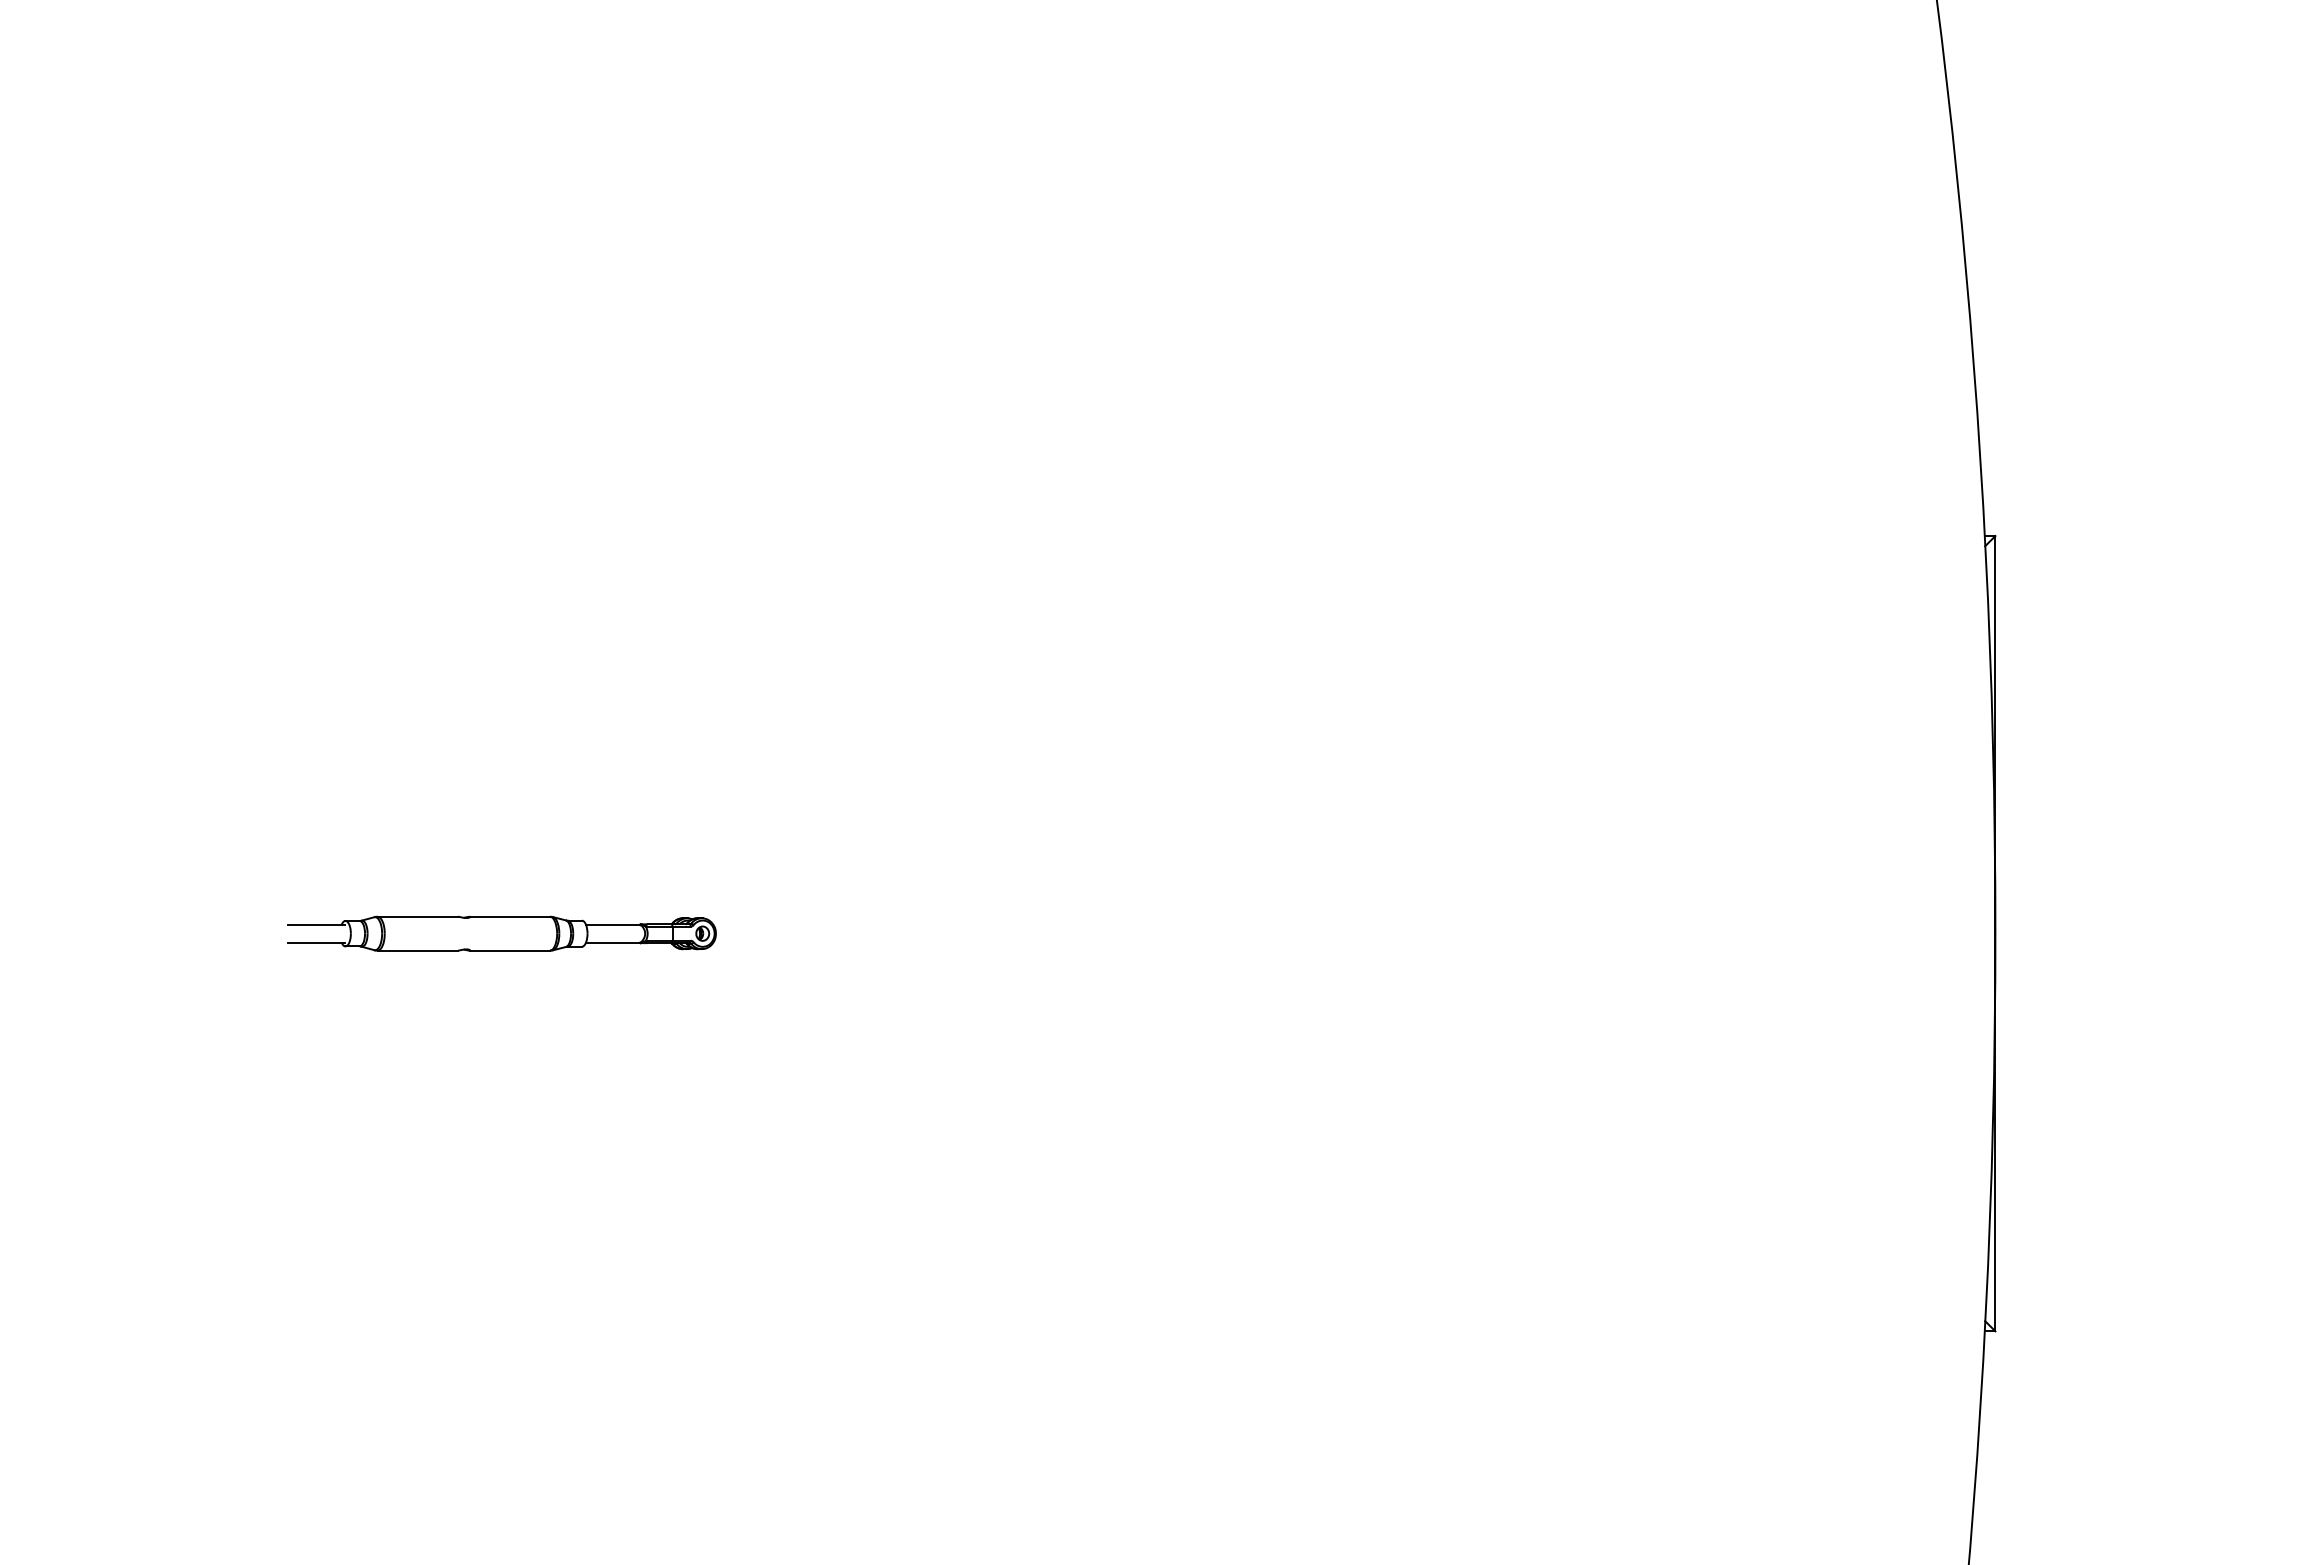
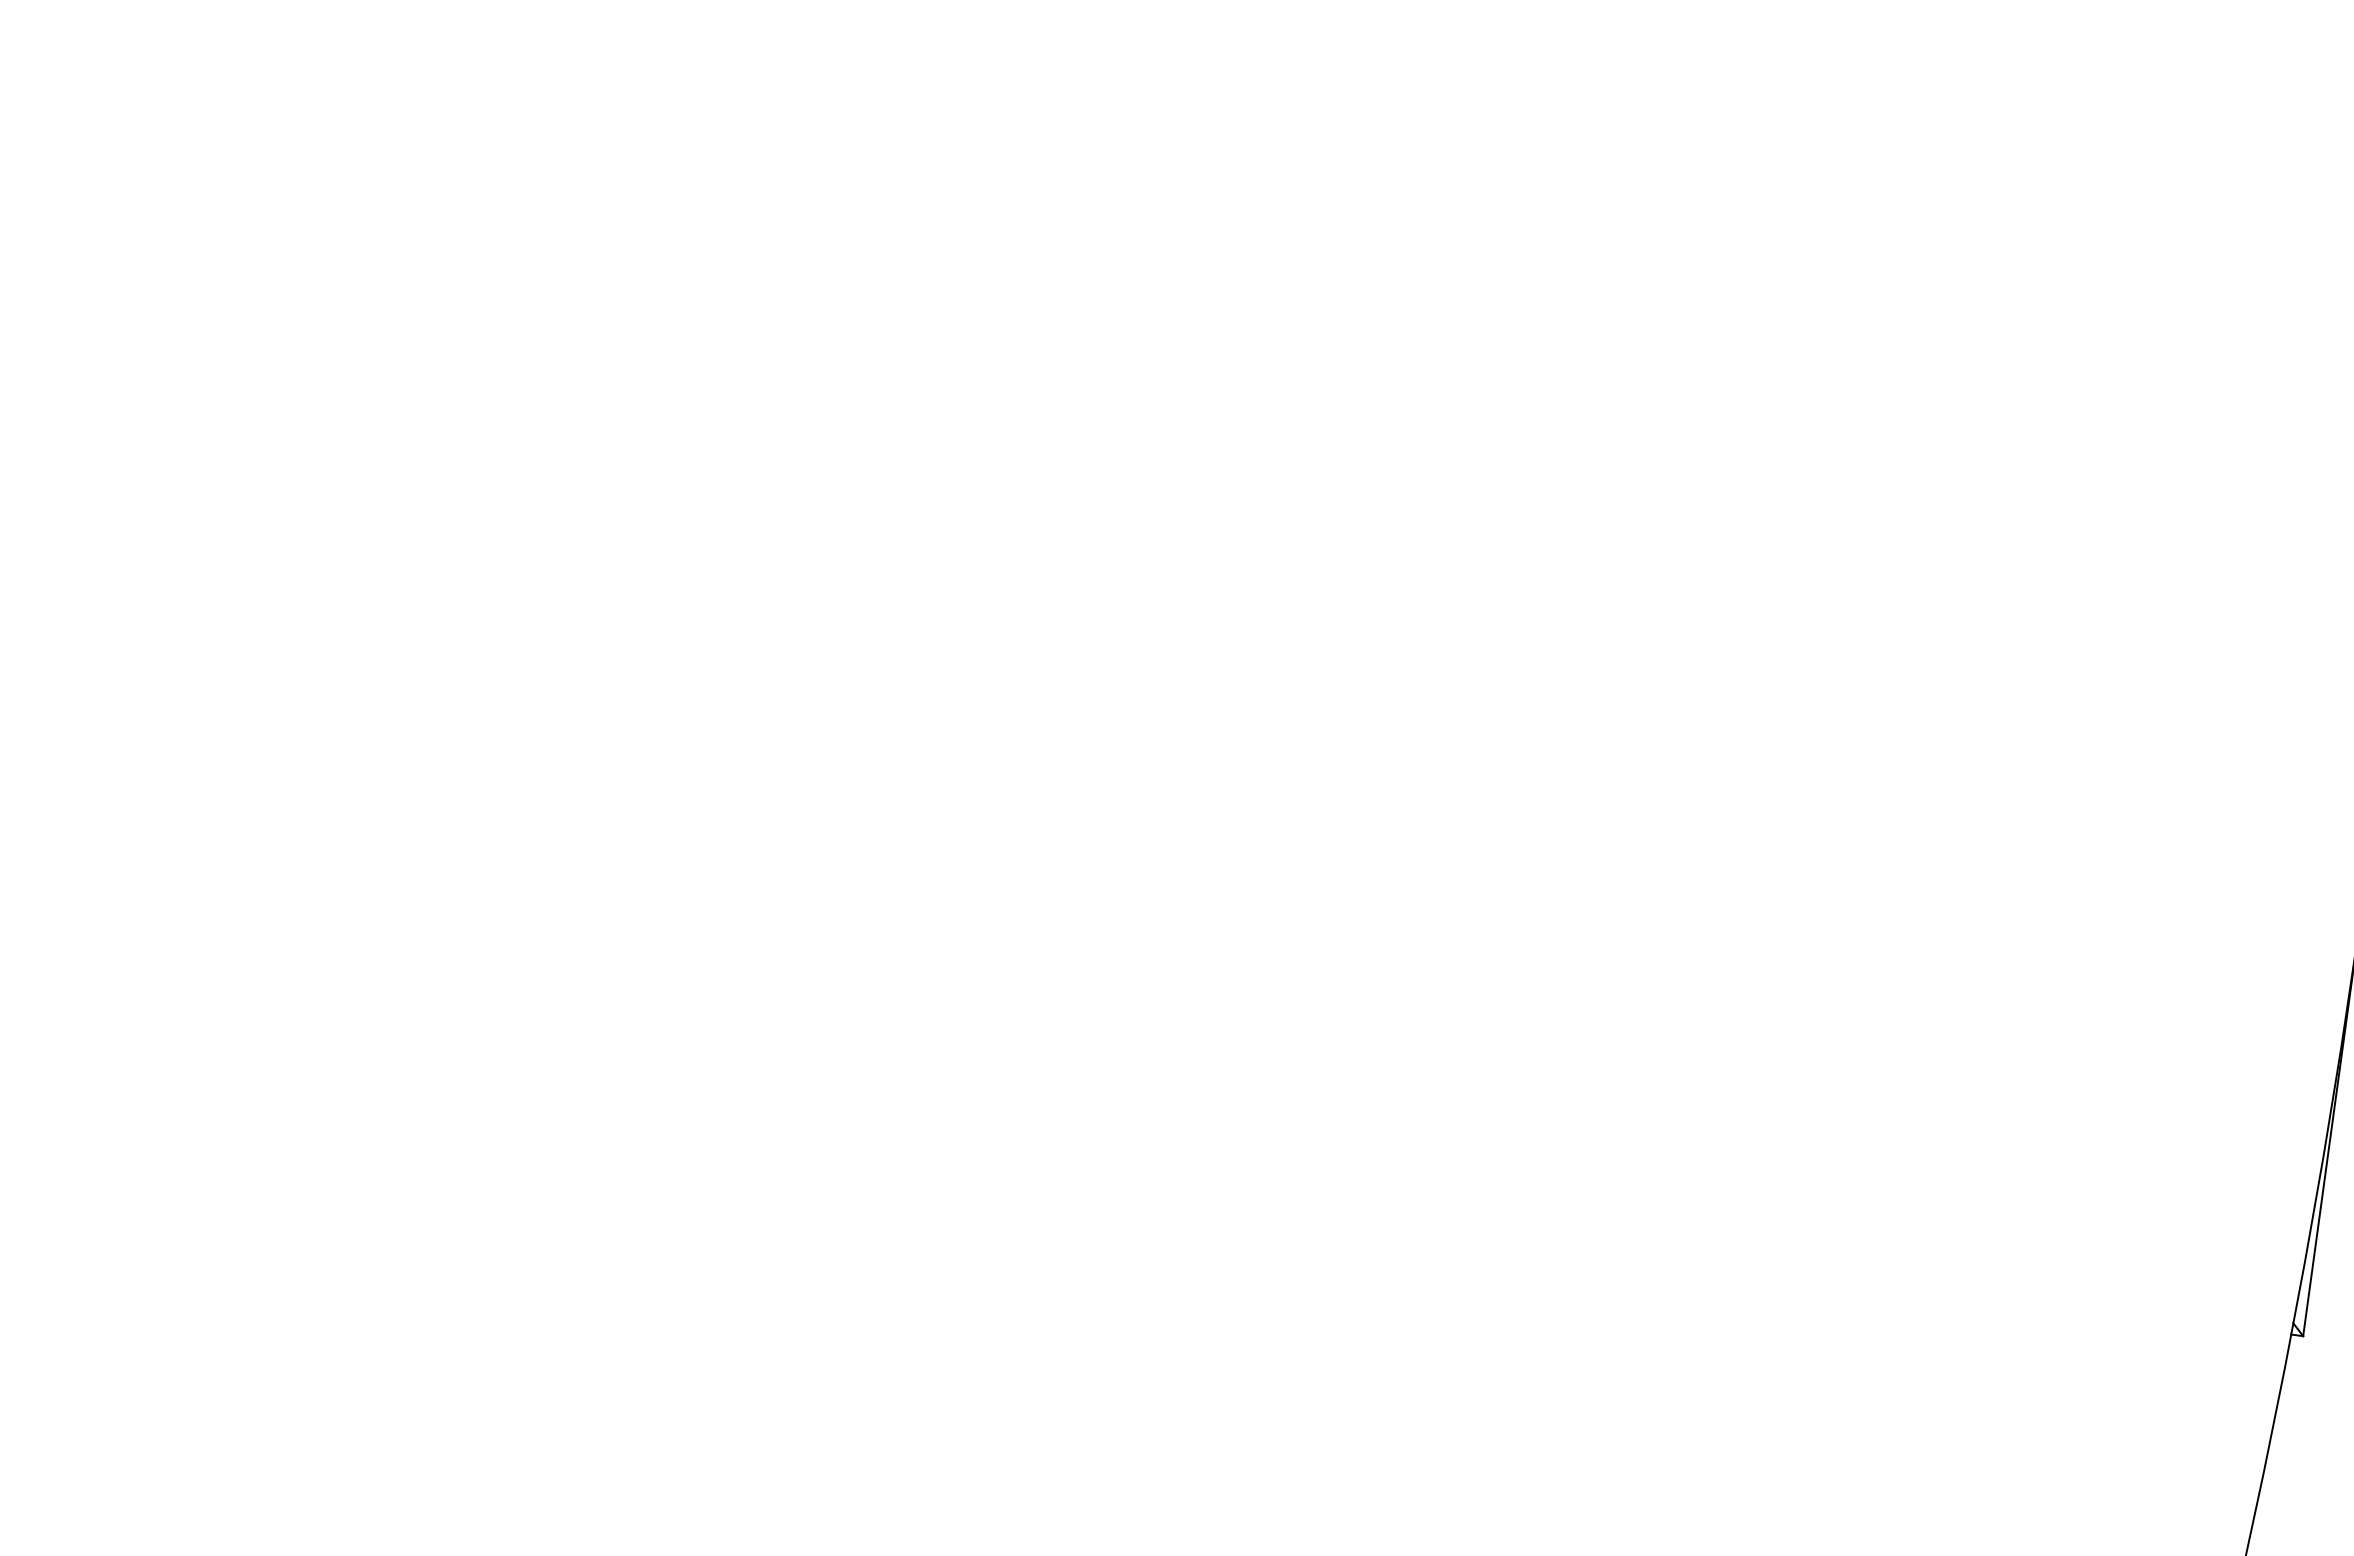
part: (501, 933) -> (680, 657), removed

